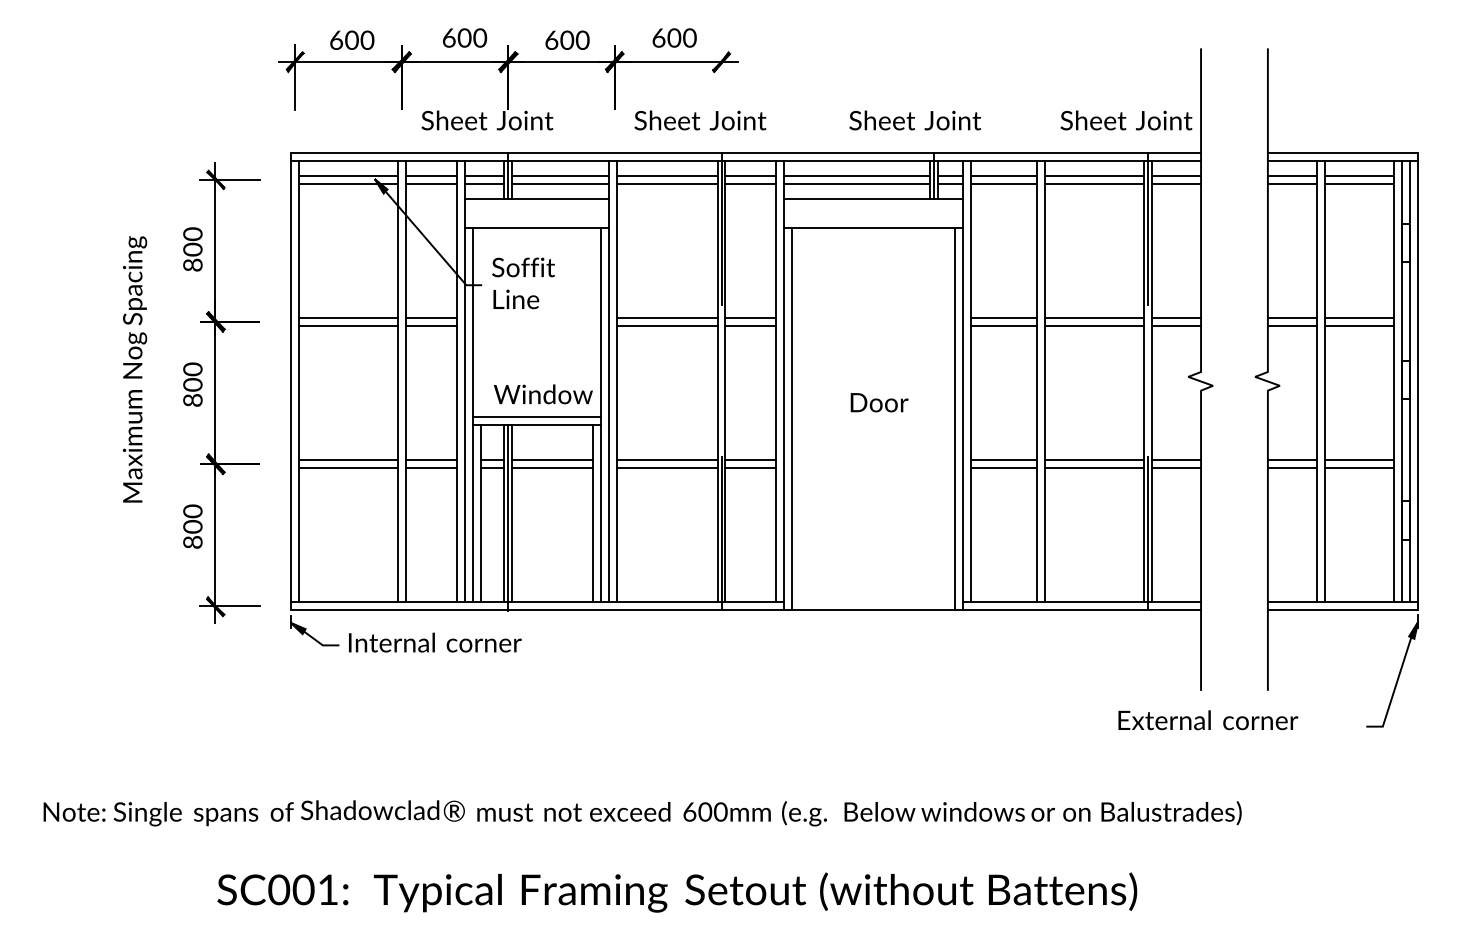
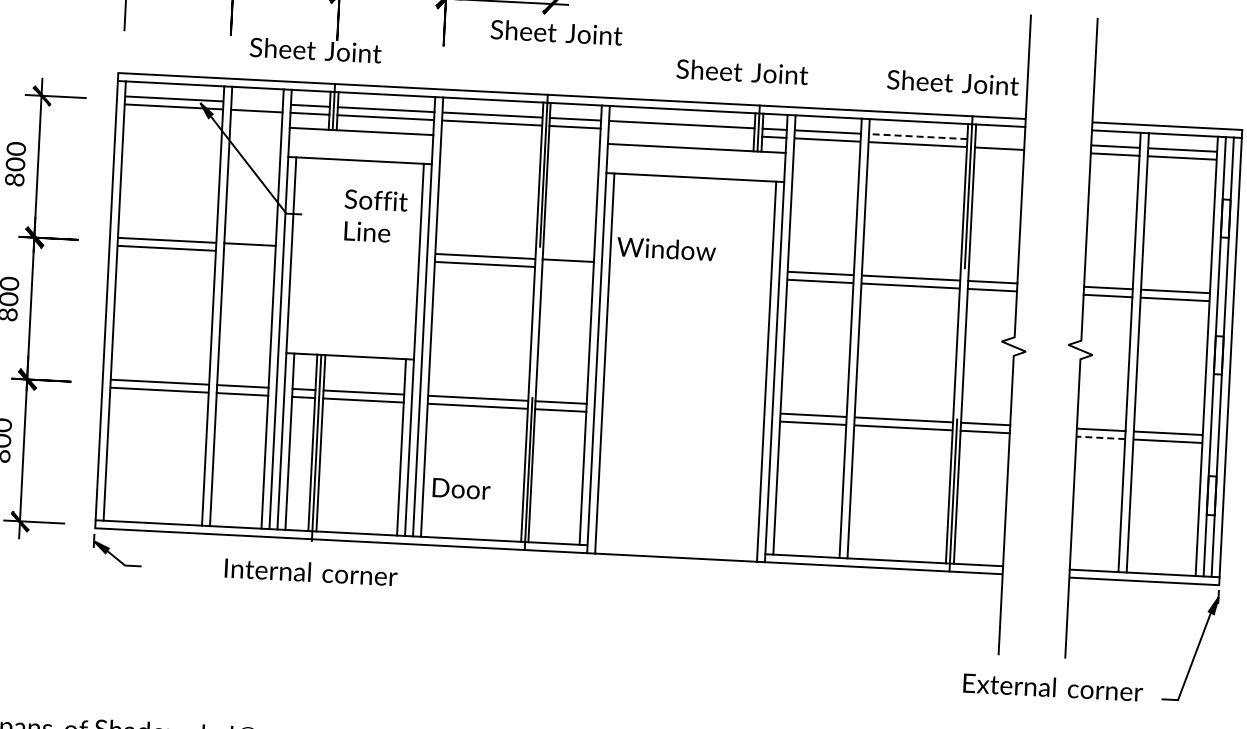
text: (700, 120) -> (556, 32), moved
line: (431, 176) -> (257, 103), removed
line: (1094, 176) -> (918, 136), solid -> dashed
line: (1176, 176) -> (1000, 141), removed
line: (857, 184) -> (681, 132), removed
text: (523, 283) -> (375, 216), moved
line: (431, 325) -> (249, 252), removed
line: (750, 325) -> (567, 268), removed
text: (543, 394) -> (666, 249), moved
text: (879, 402) -> (461, 488), moved
line: (537, 416) -> (350, 348), removed
line: (1291, 468) -> (1100, 438), solid -> dashed
text: (435, 642) -> (311, 572), moved
text: (1208, 720) -> (1053, 687), moved

